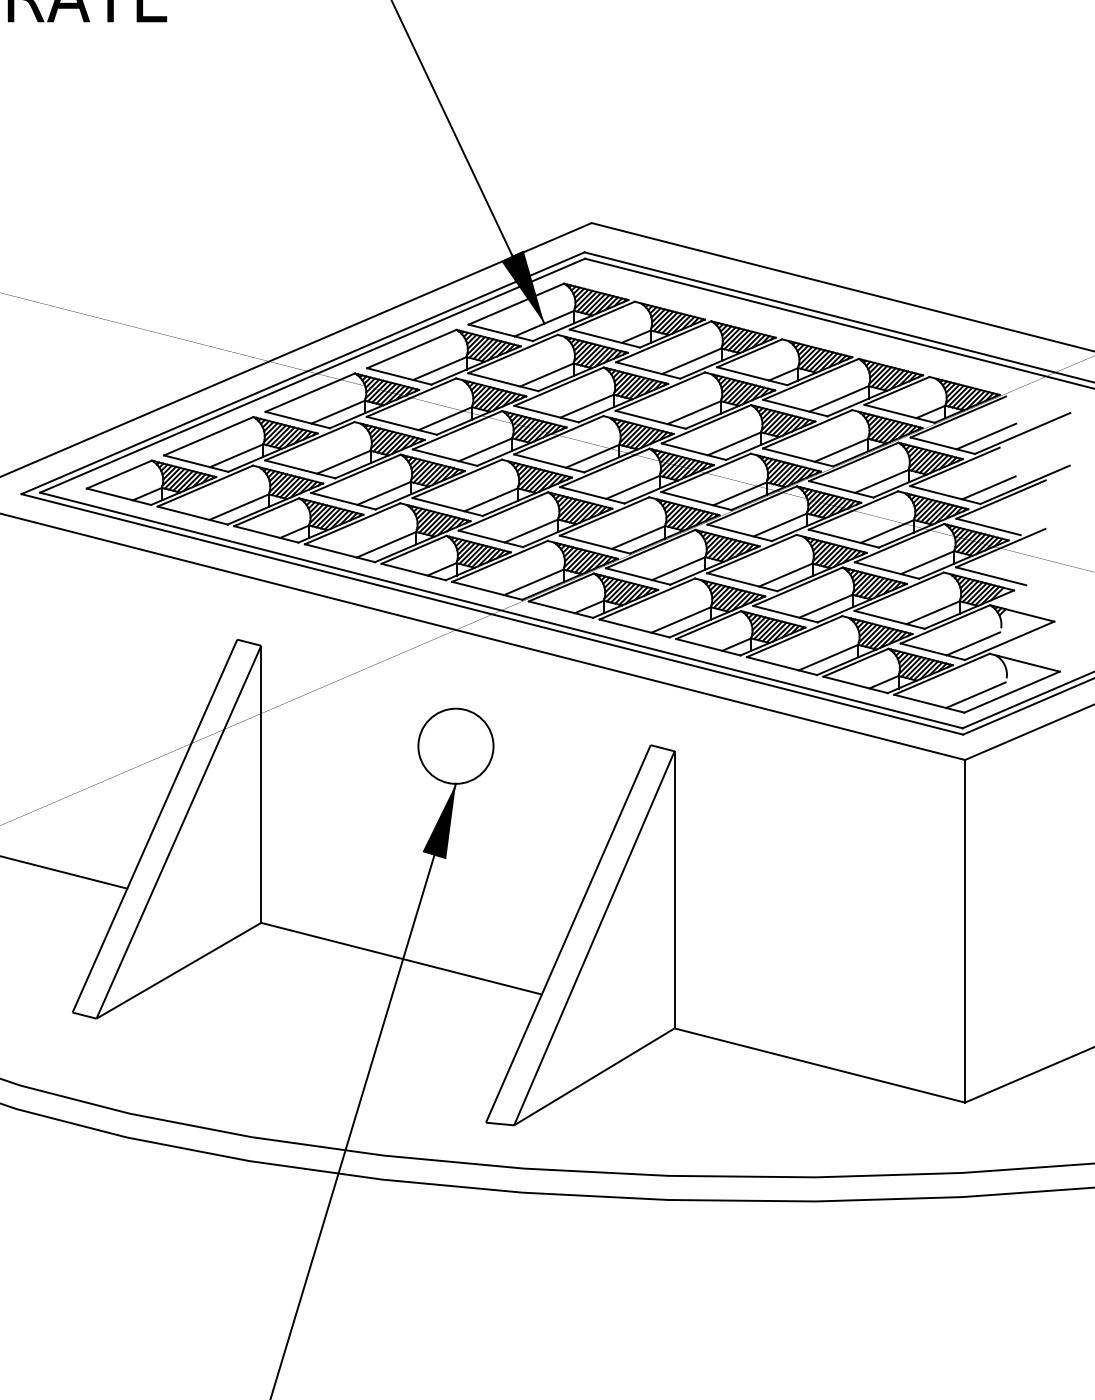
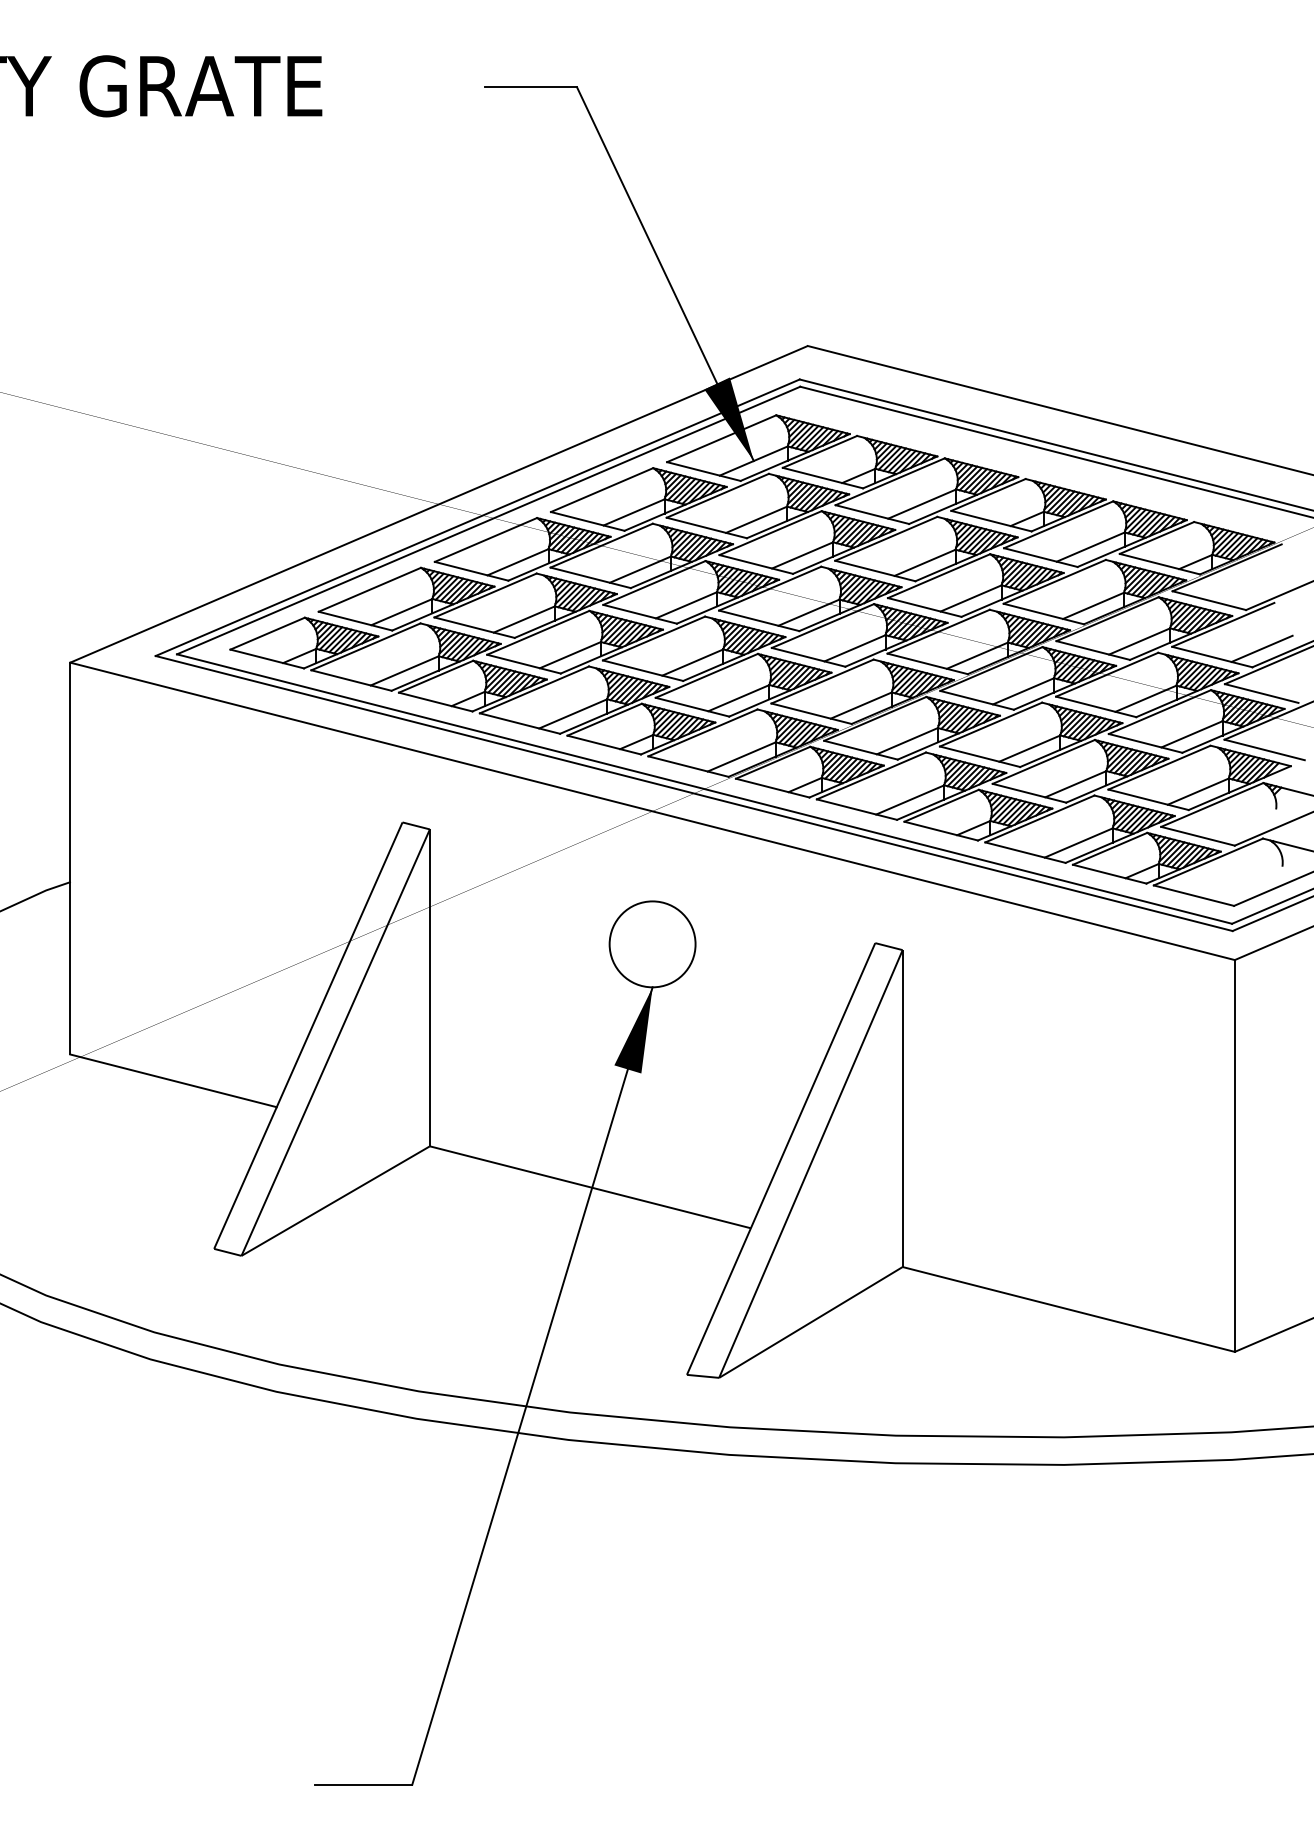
line: (986, 435) -> (1259, 589), removed
line: (972, 644) -> (1243, 827), removed
line: (976, 694) -> (1247, 885), removed

